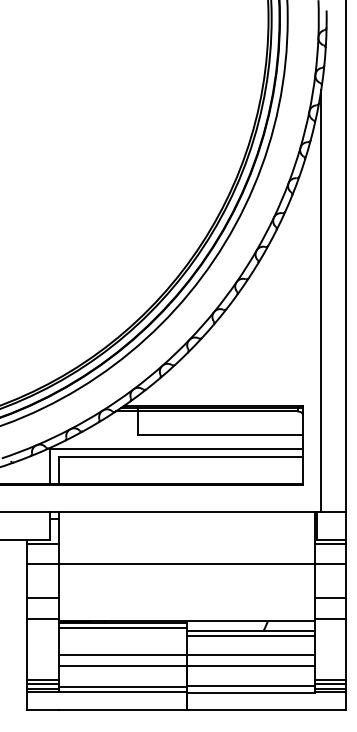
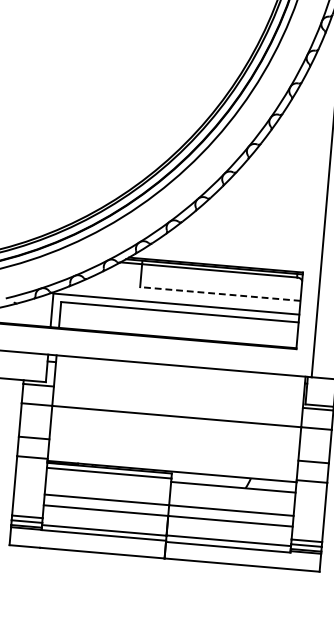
line: (220, 435) -> (220, 294), solid -> dashed
line: (250, 636) -> (232, 492), removed

